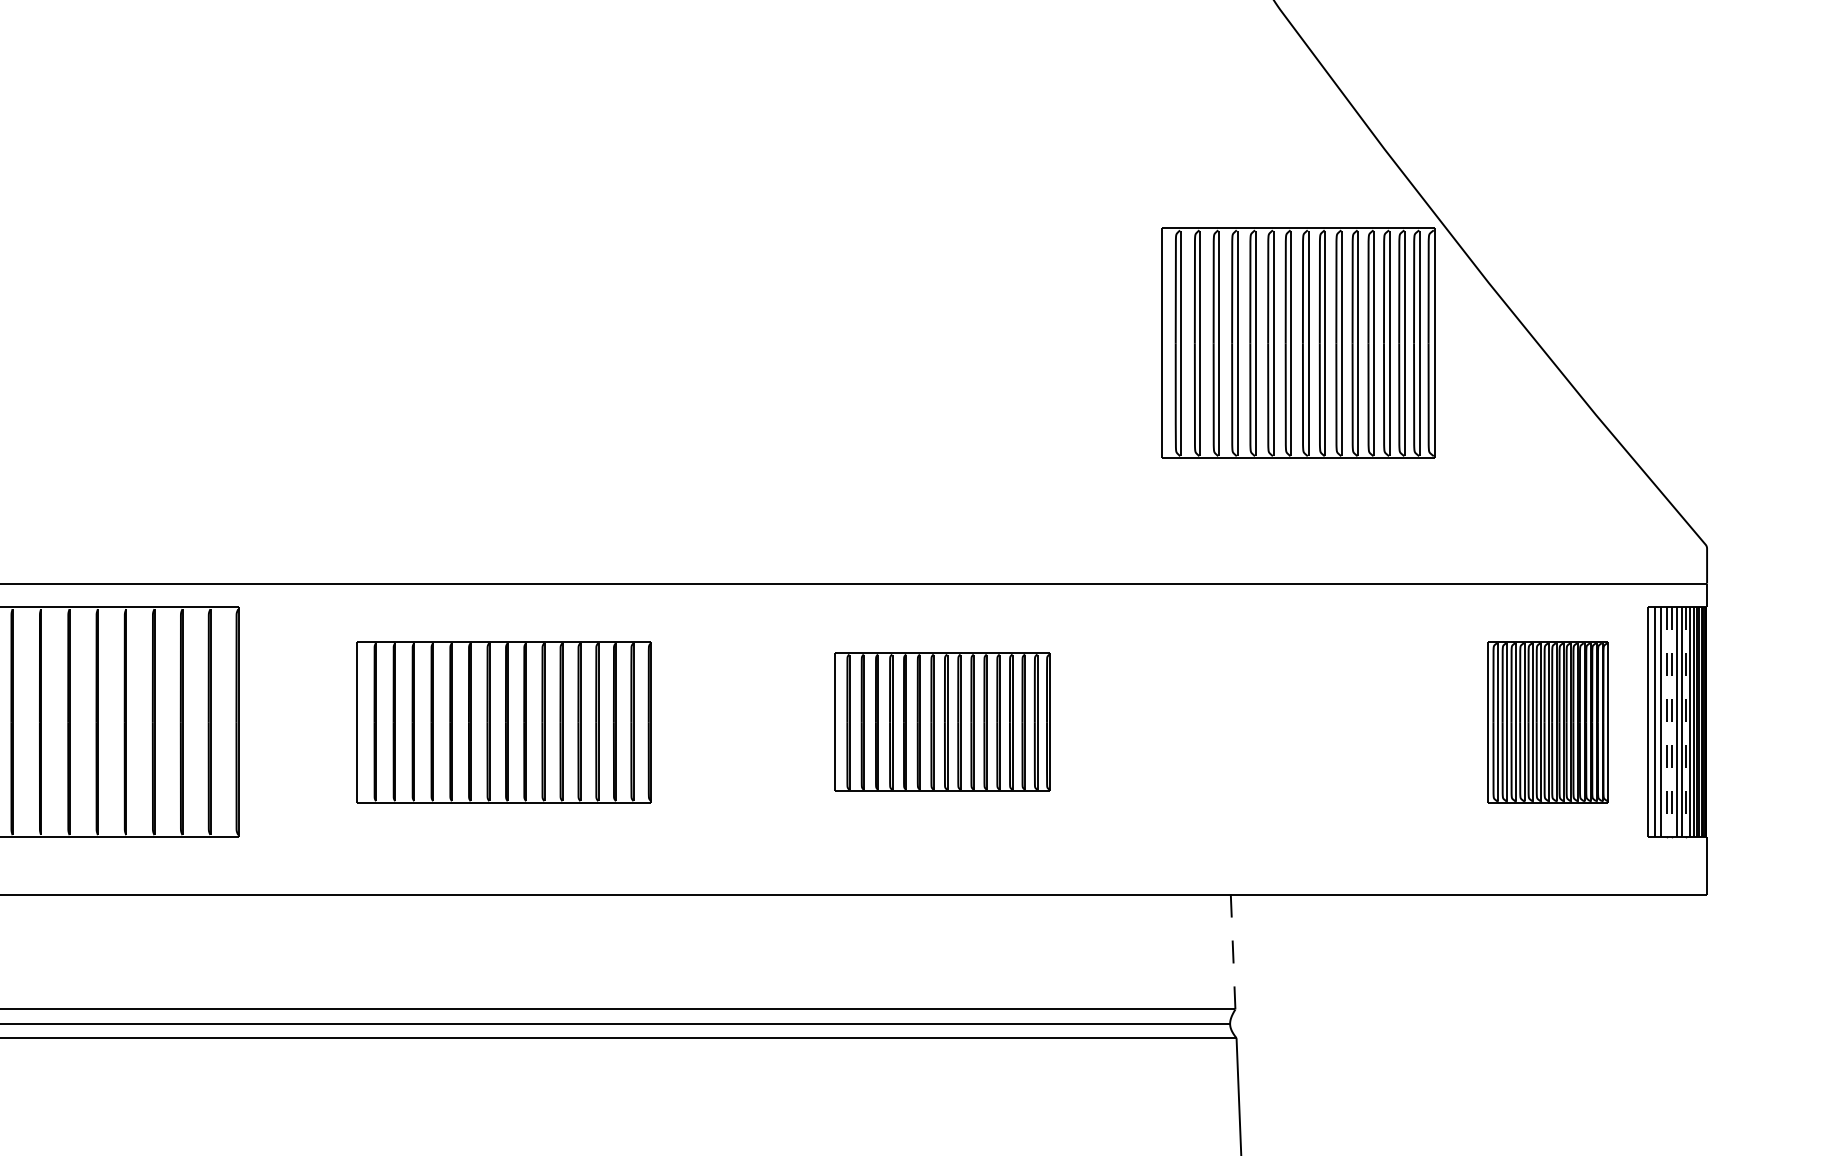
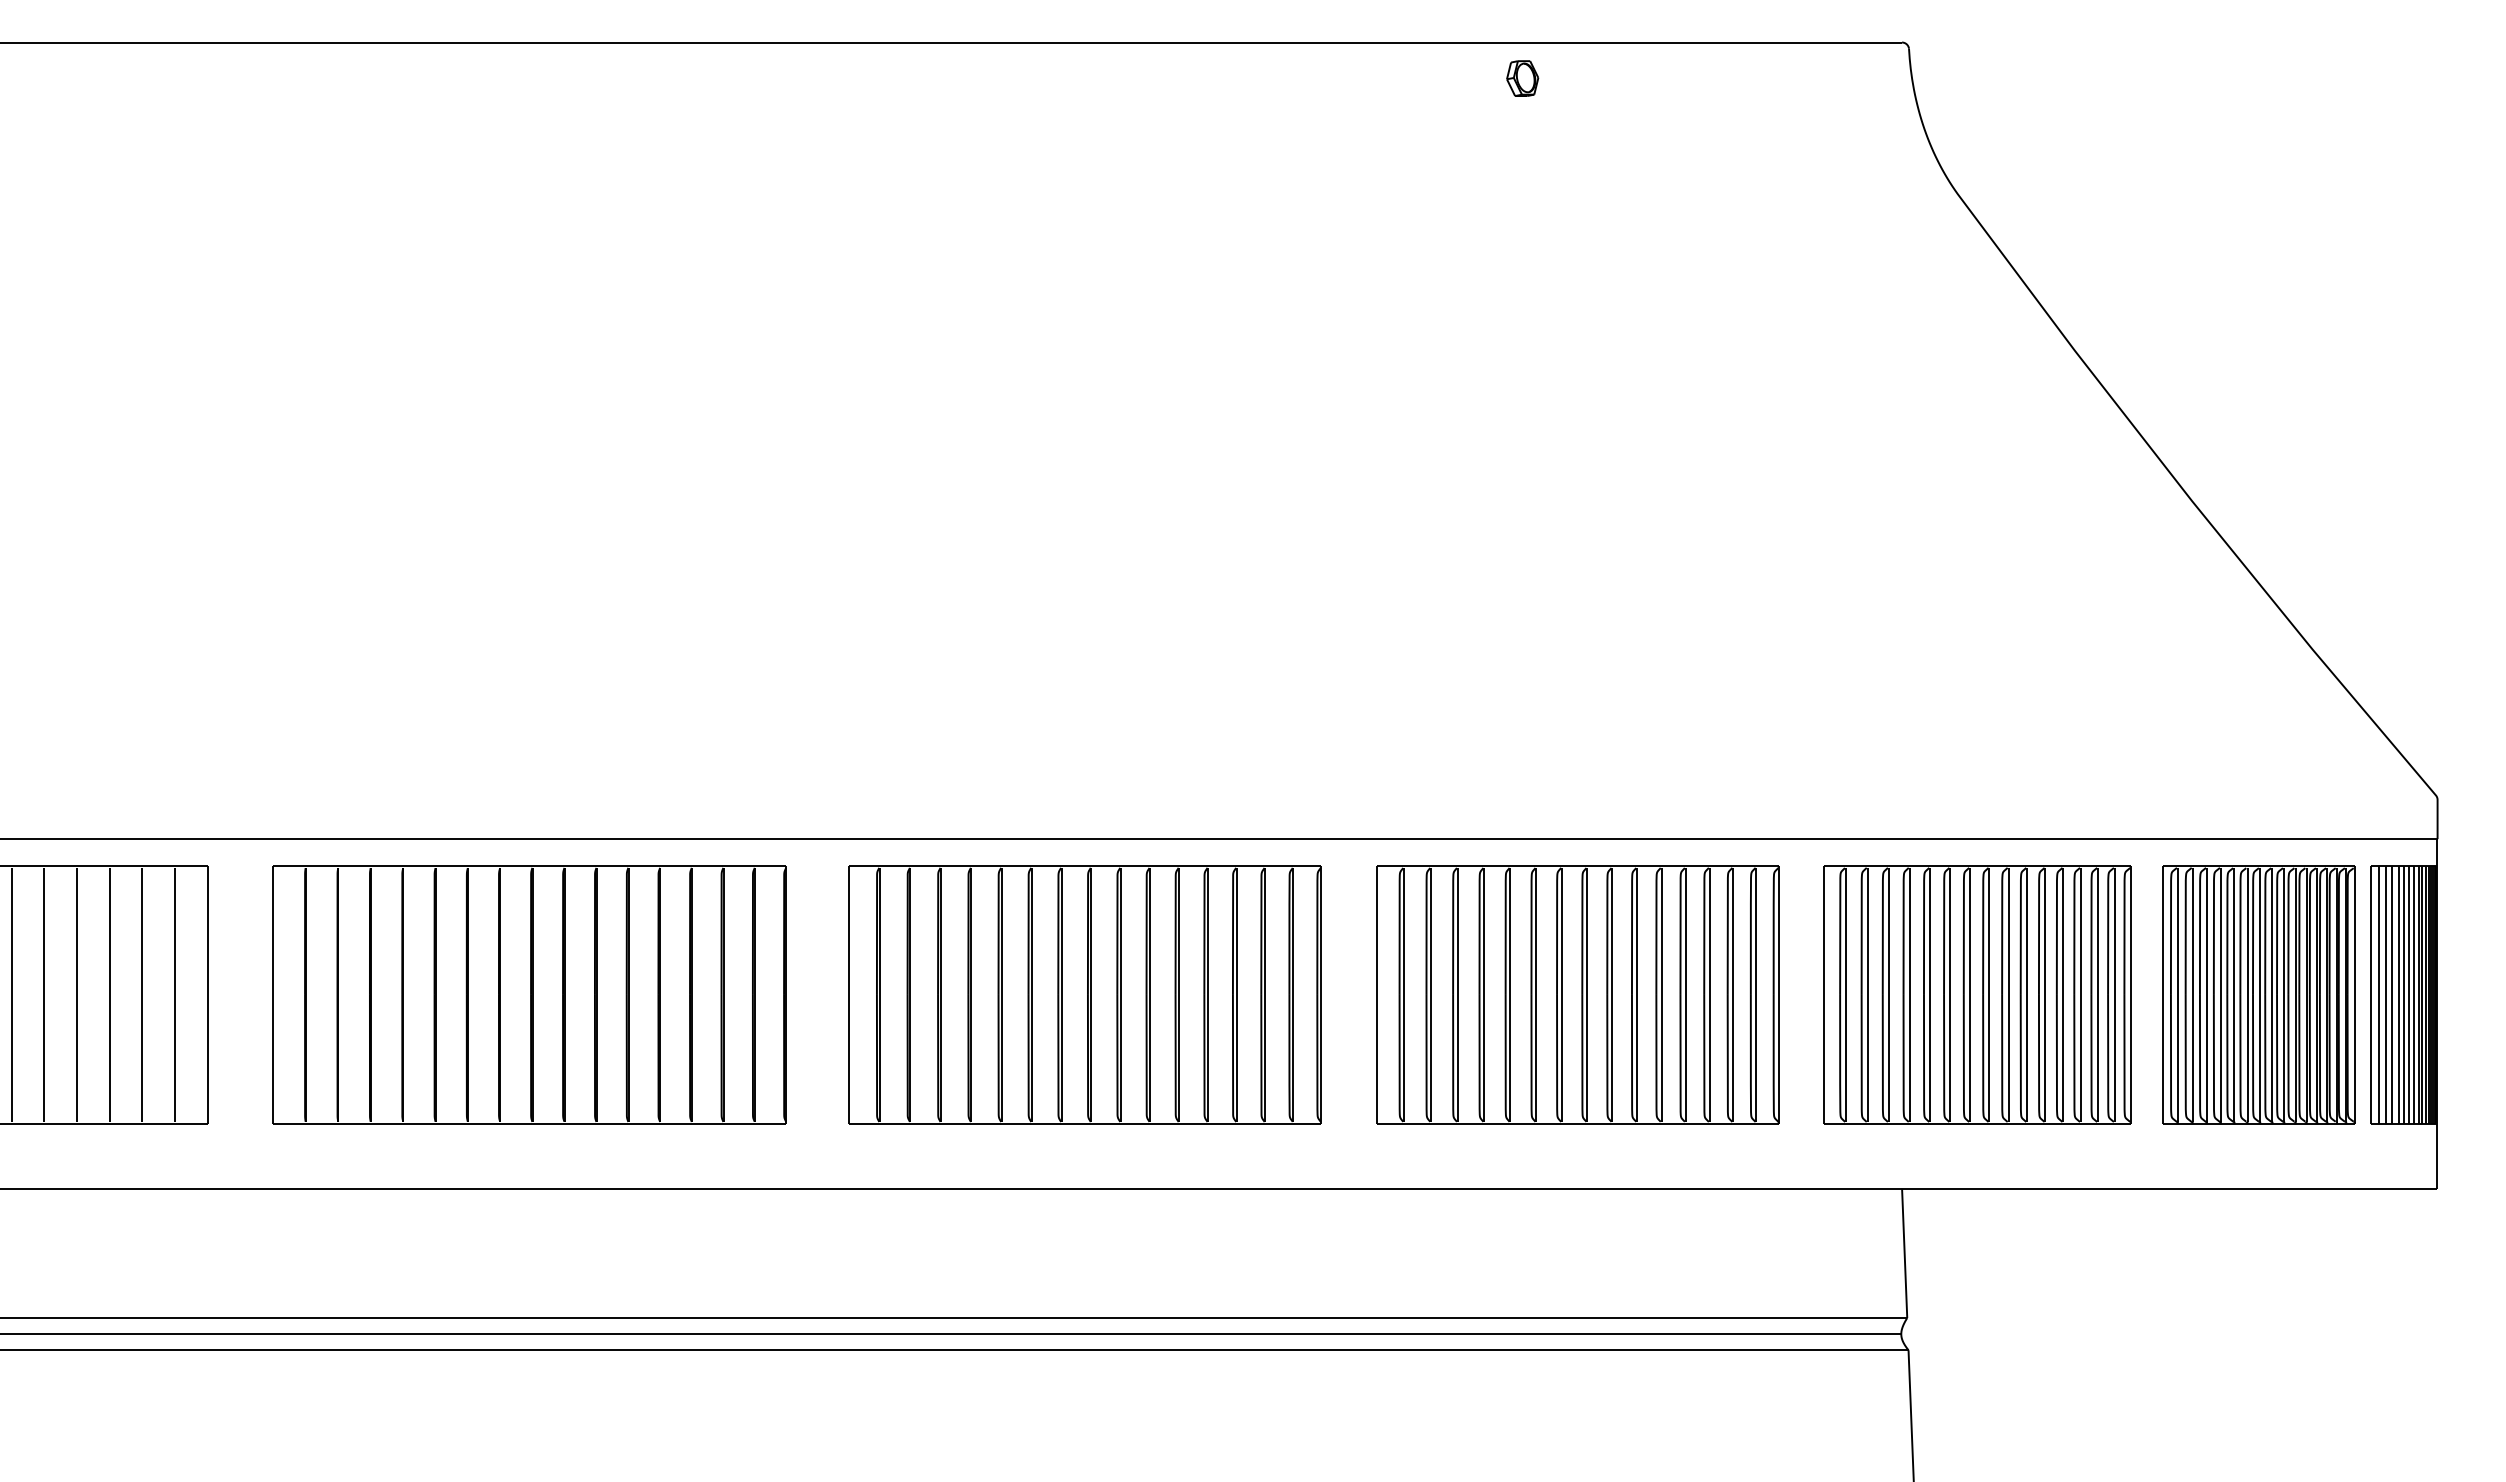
part: (1297, 342) -> (1977, 994), moved
part: (503, 721) -> (1084, 994), size x1.43
part: (942, 721) -> (1577, 994), size x1.67
part: (1547, 721) -> (2258, 994), size x1.43
line: (1667, 722) -> (2392, 995), dashed -> solid
line: (1672, 722) -> (2398, 995), dashed -> solid
line: (1686, 722) -> (2414, 995), dashed -> solid
line: (1232, 952) -> (1904, 1253), dashed -> solid

